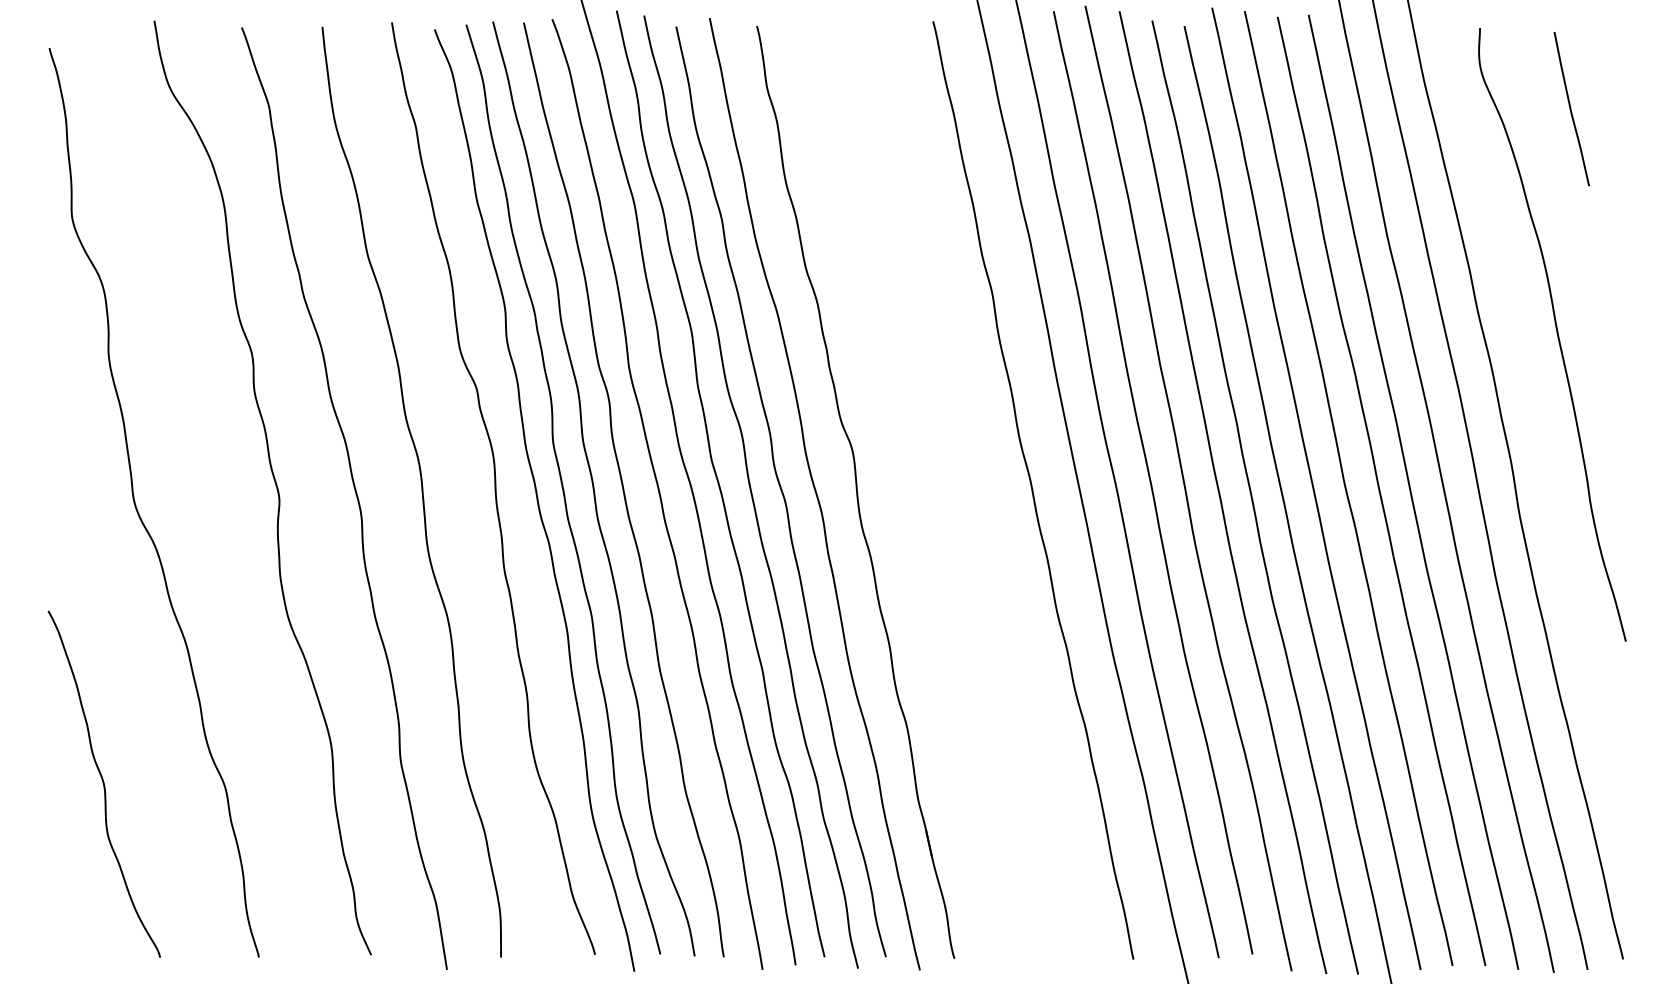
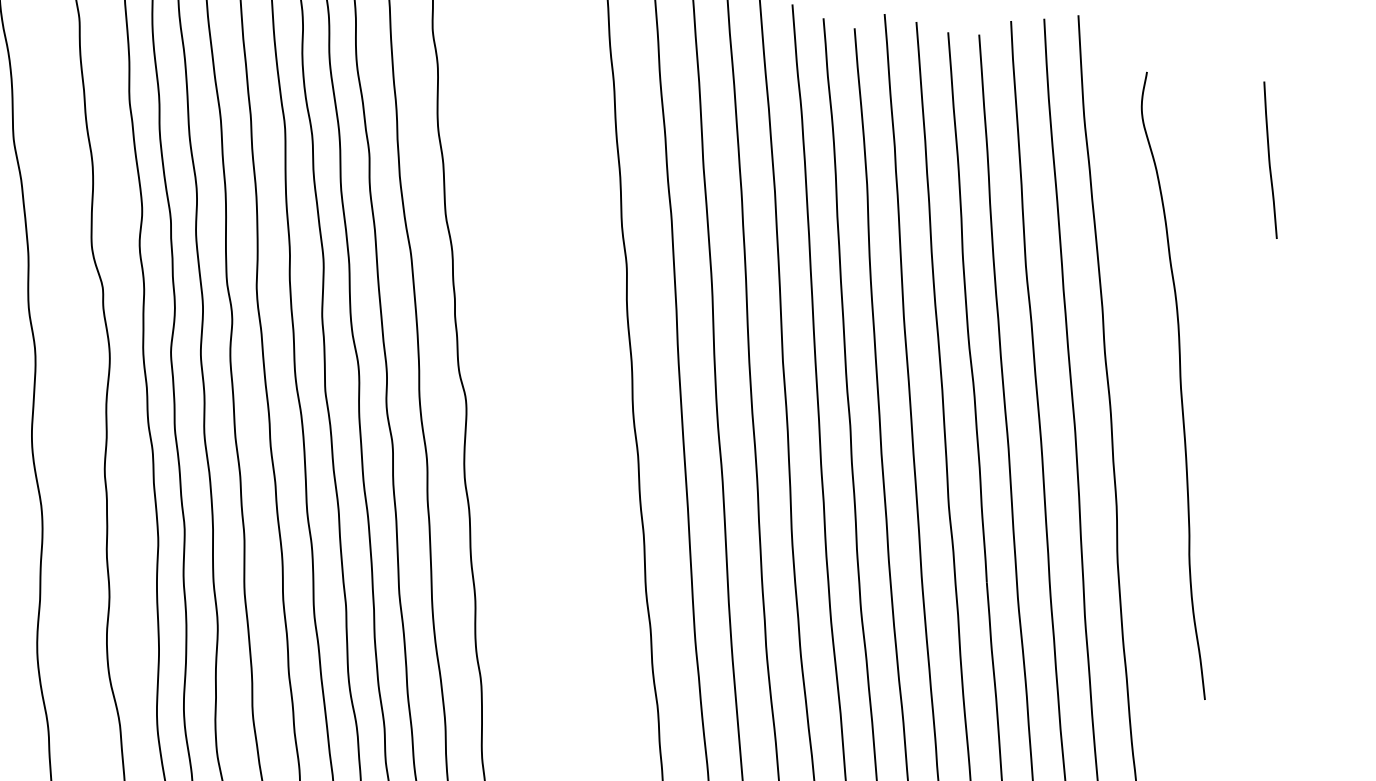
curve: (1571, 109) -> (1270, 160), moved

